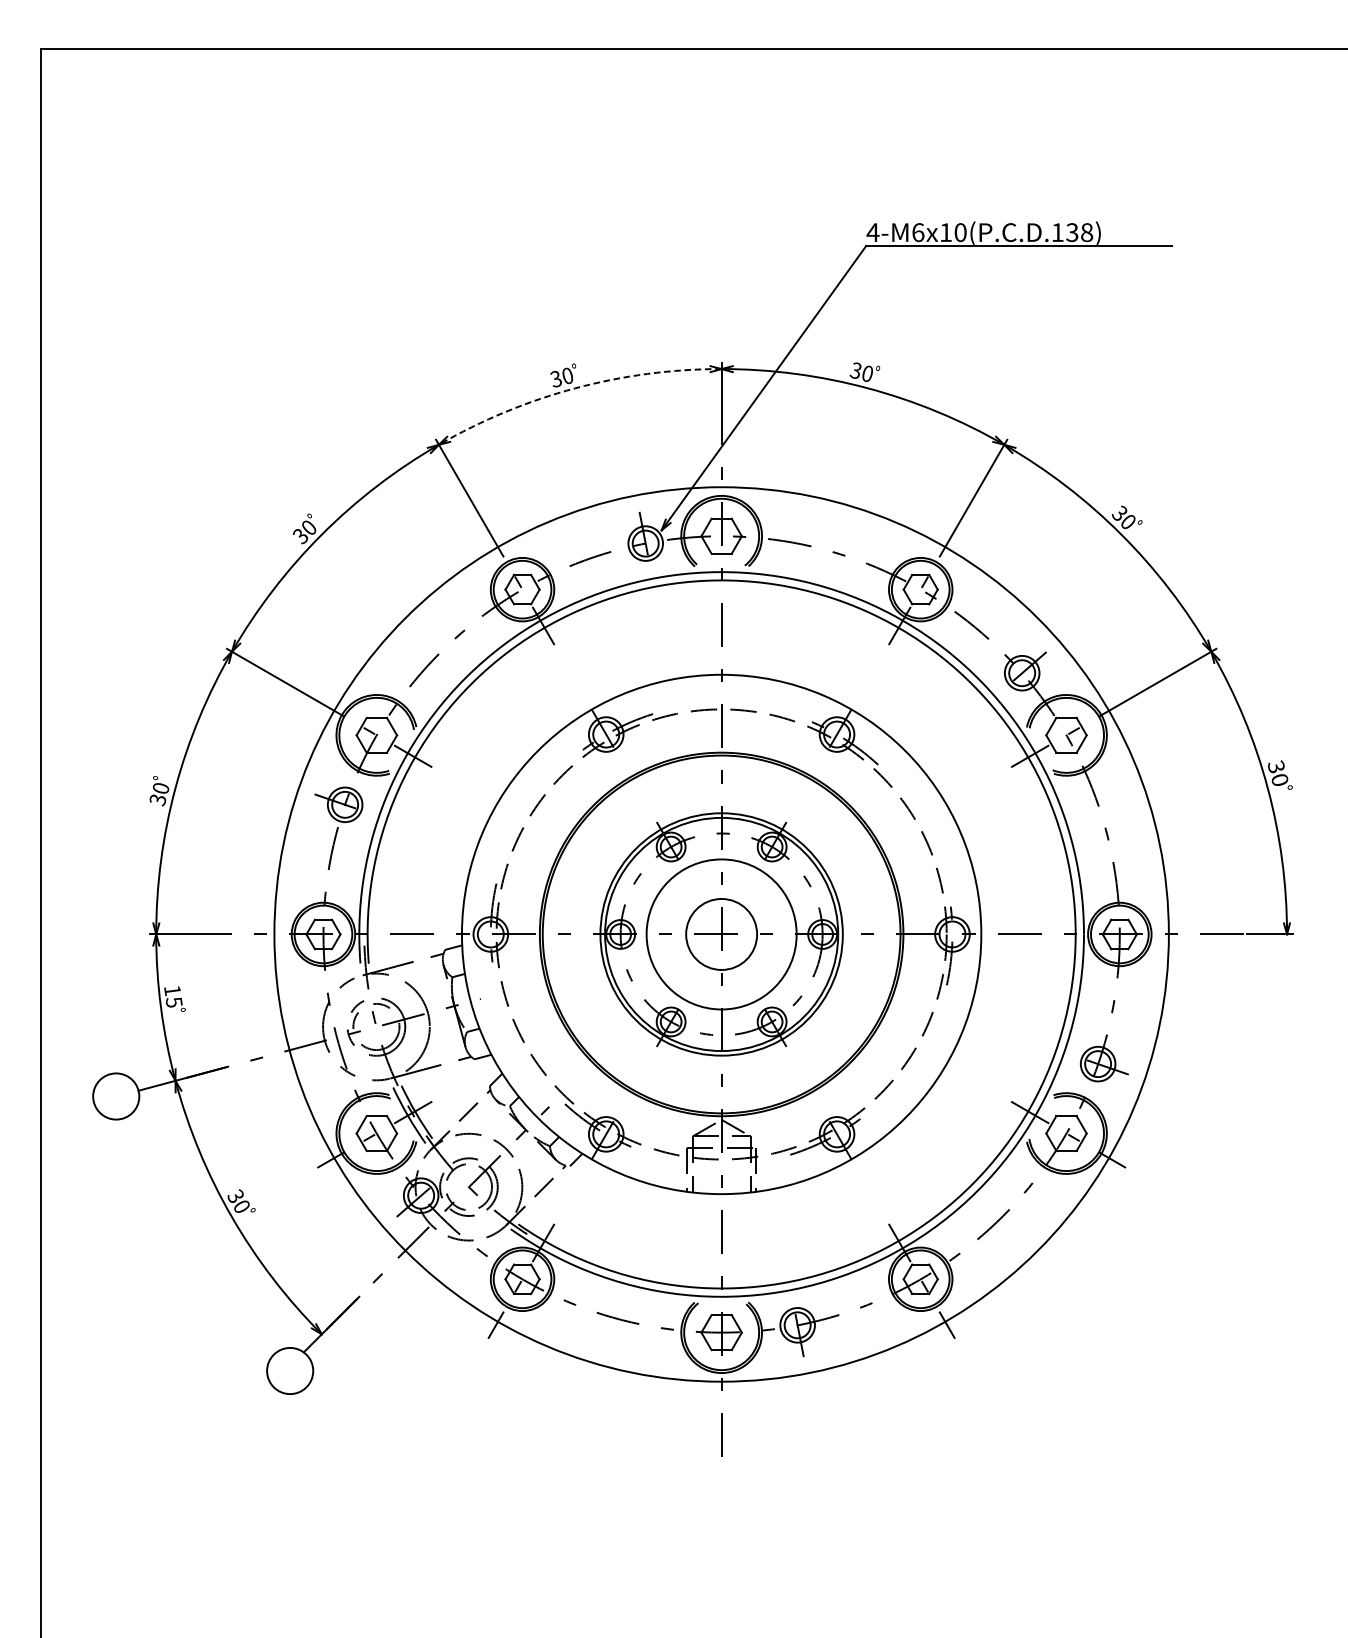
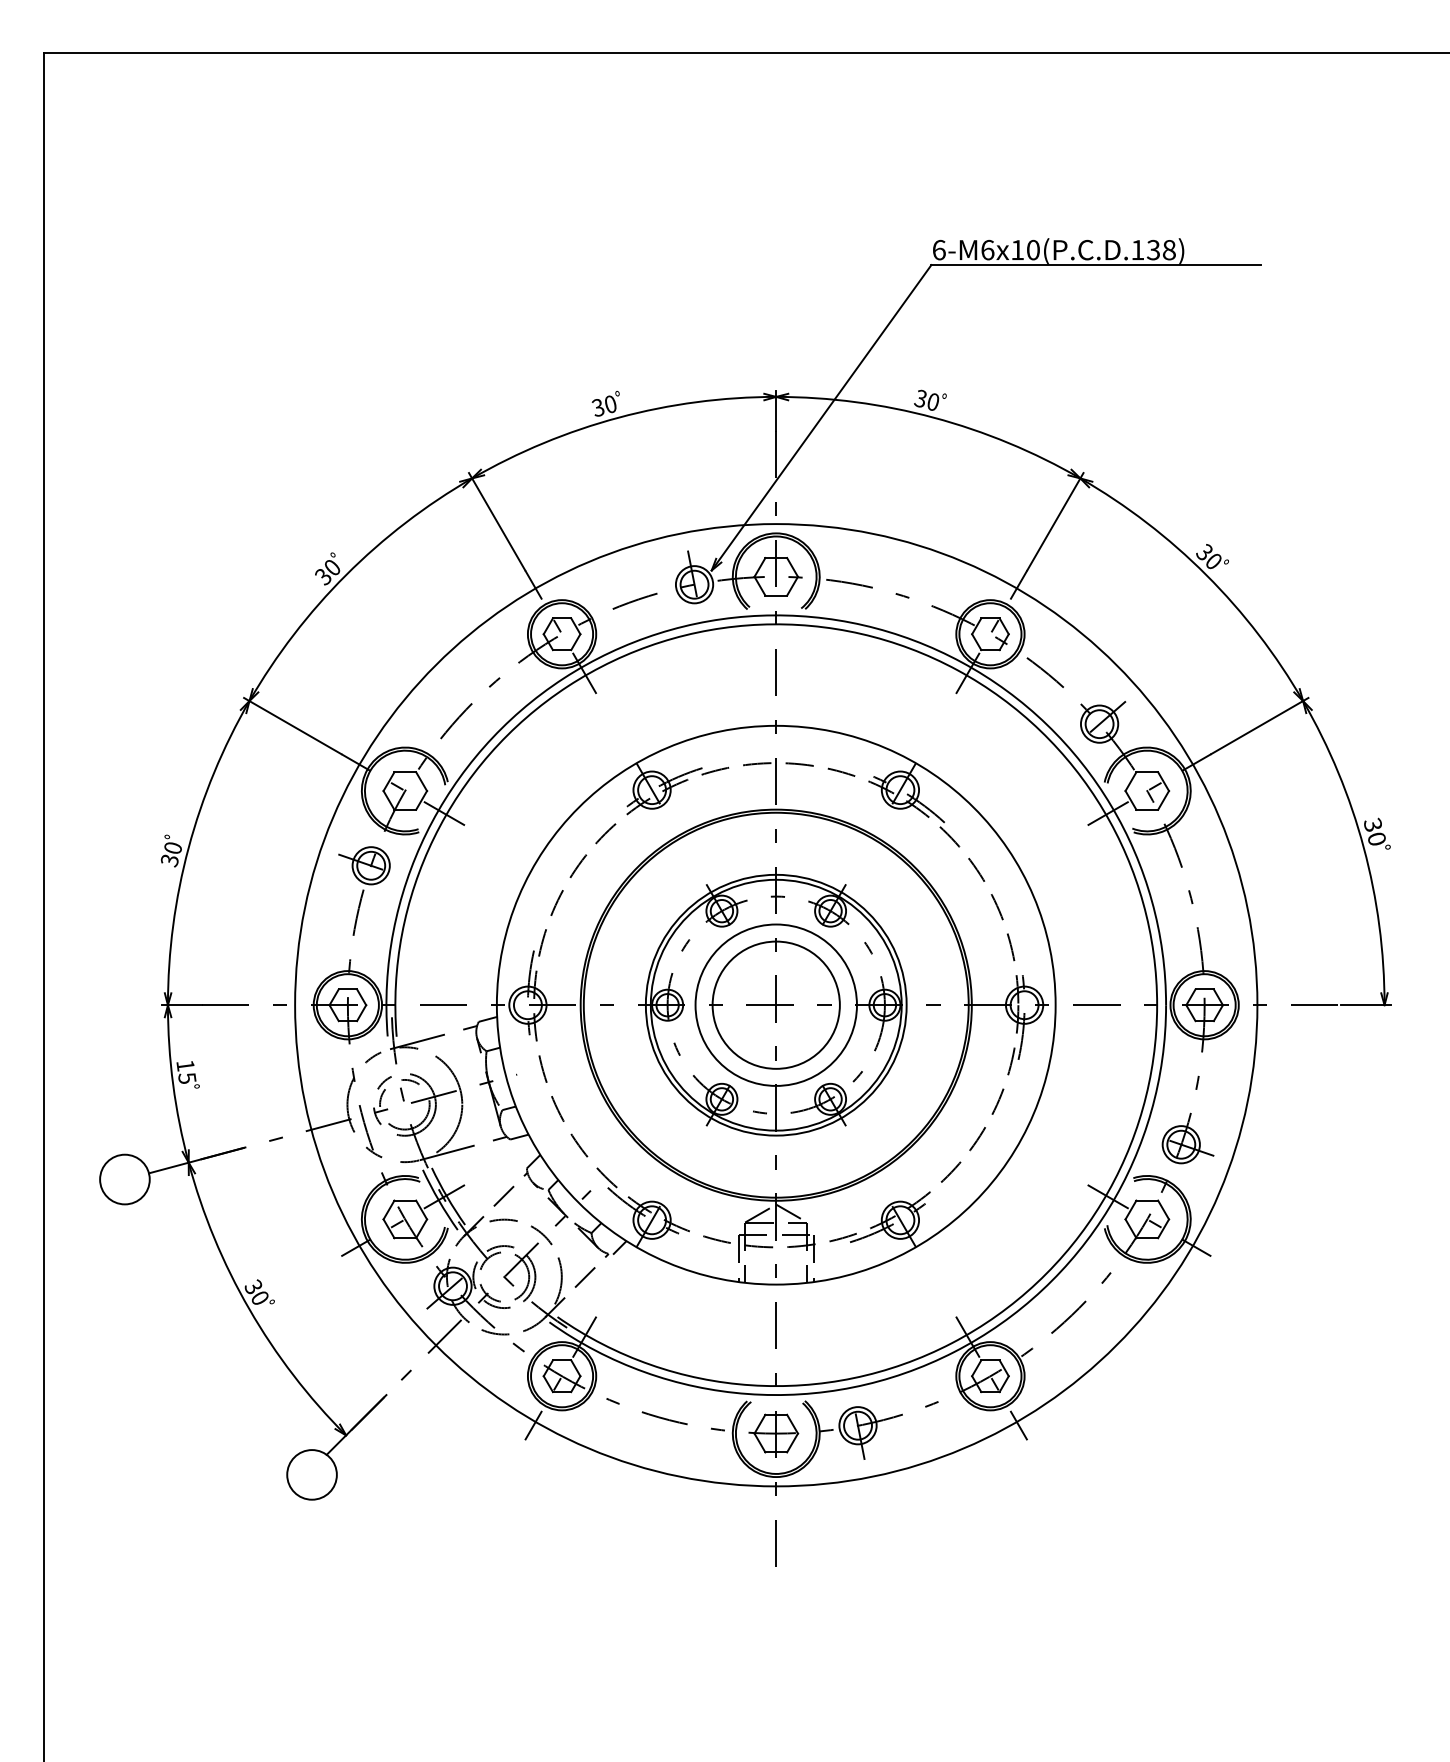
text: (873, 232) -> (939, 249), 4-M6x10(P.C.D.138) -> 6-M6x10(P.C.D.138)
arc: (575, 388) -> (618, 417), dashed -> solid
circle: (720, 933) -> (775, 1004), size x1.67

